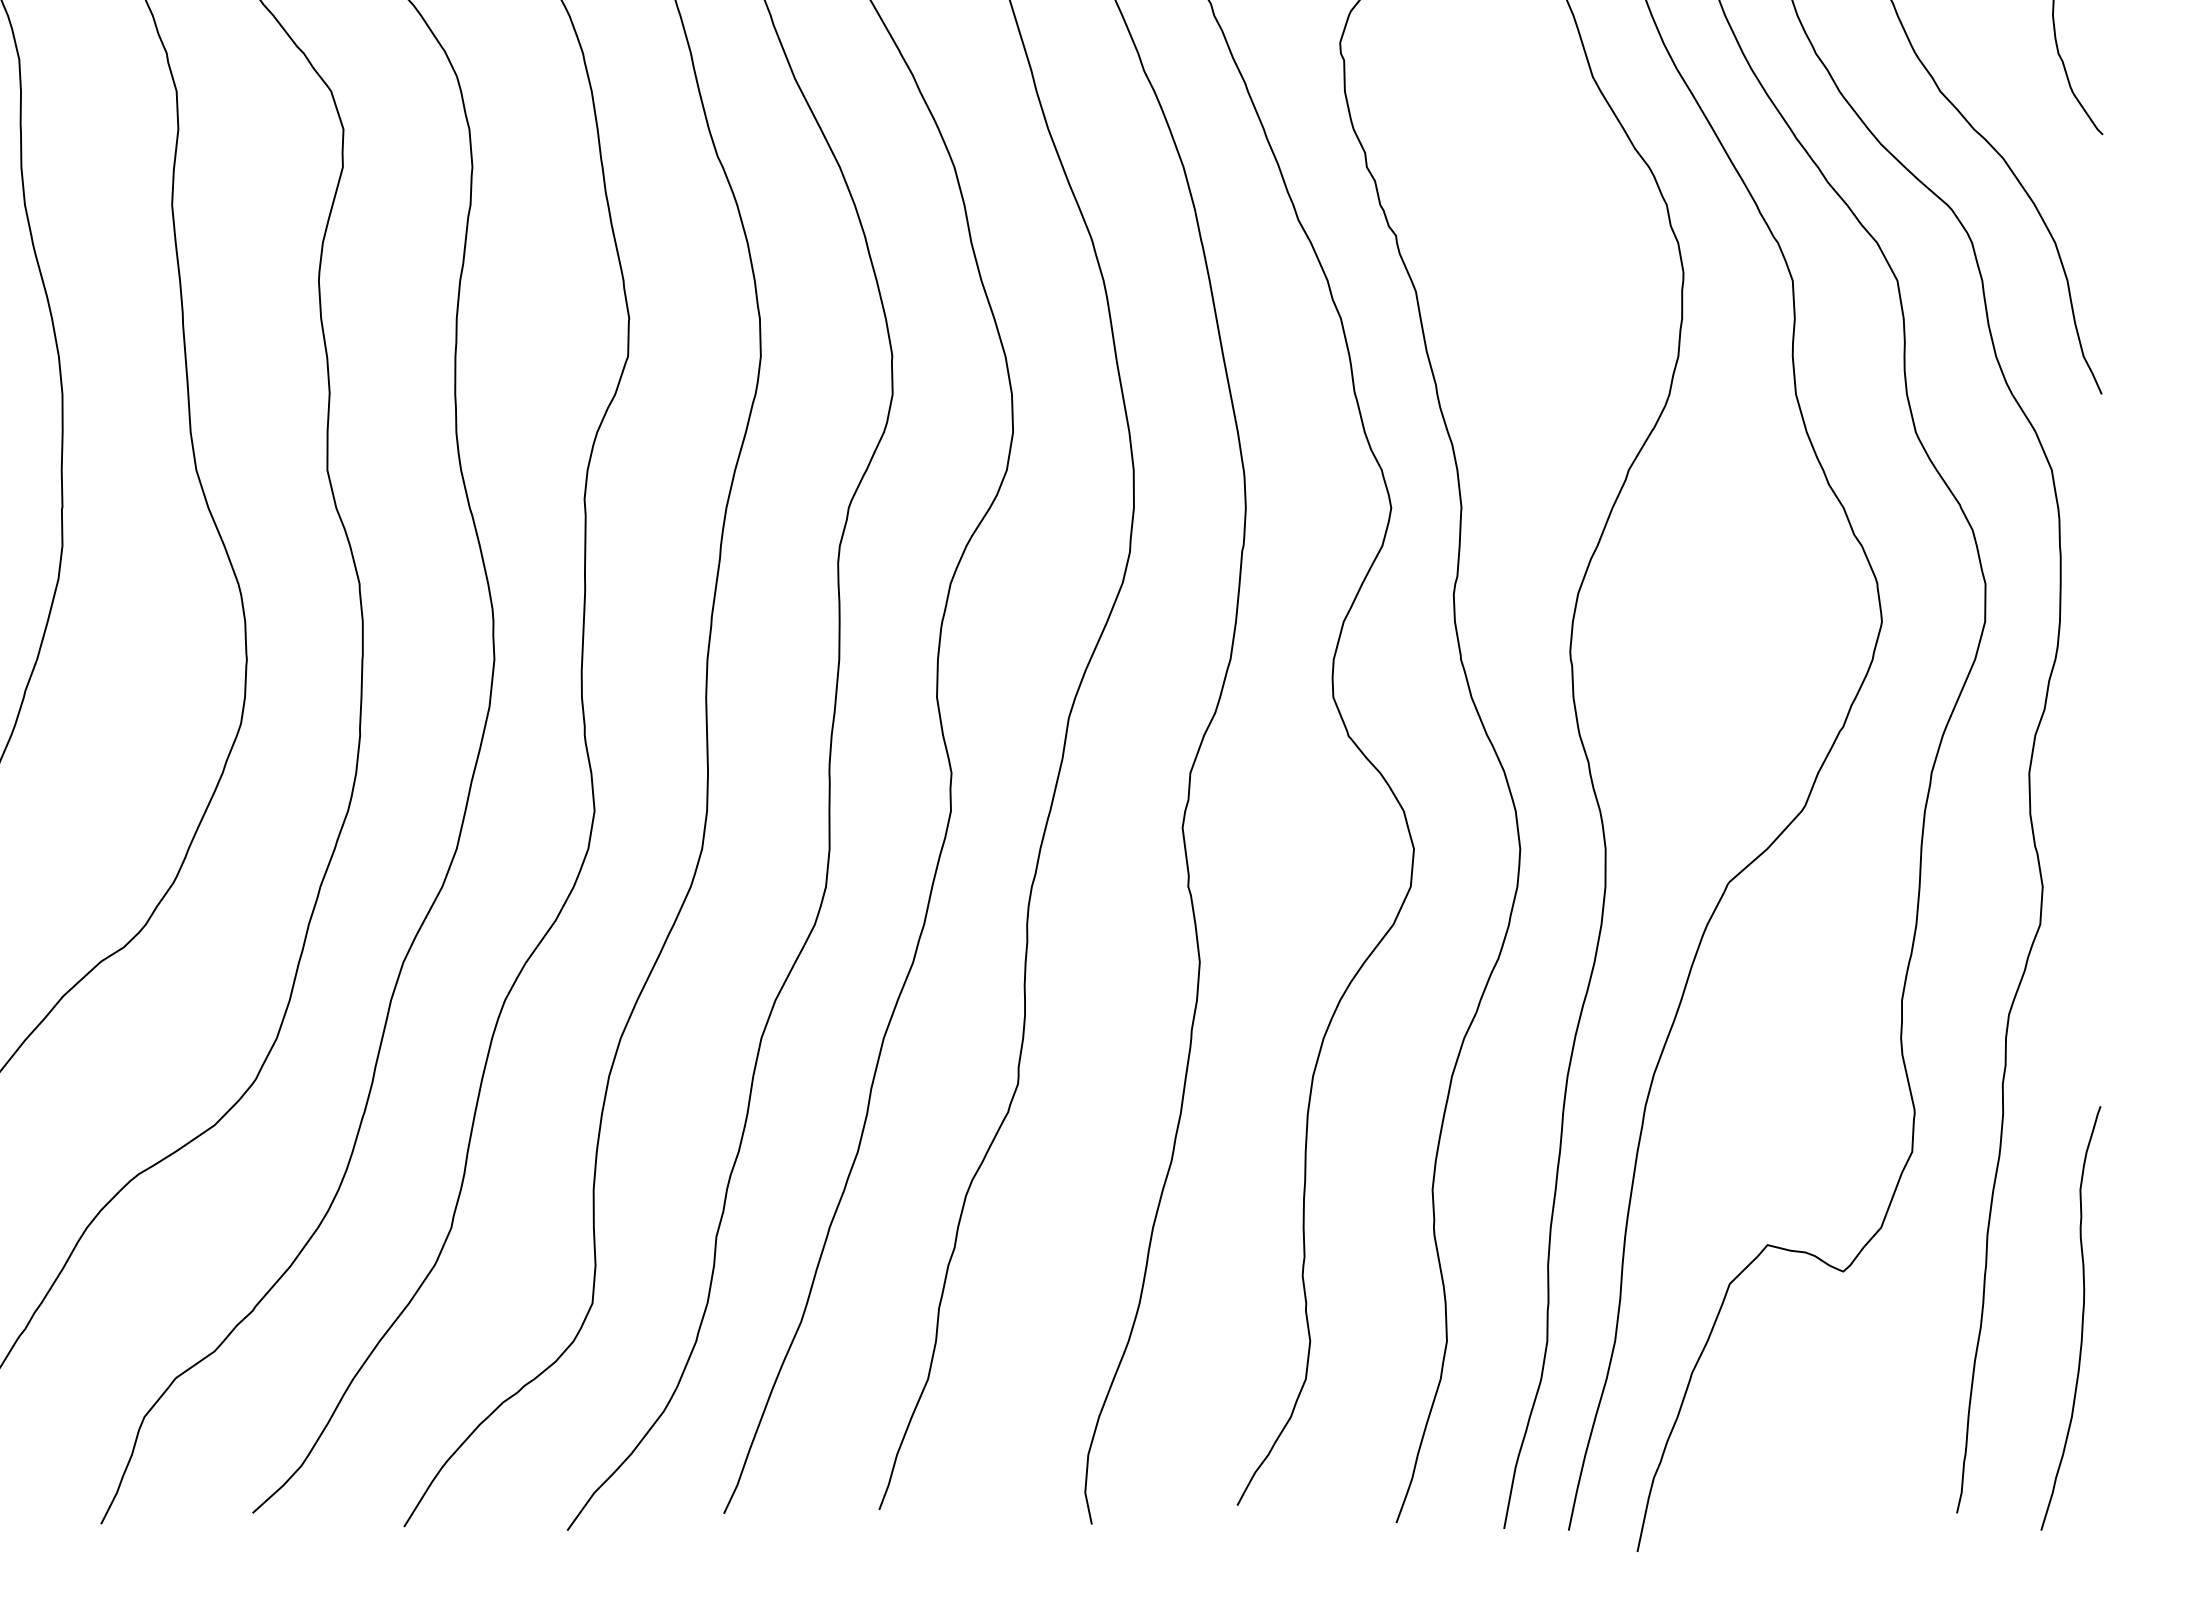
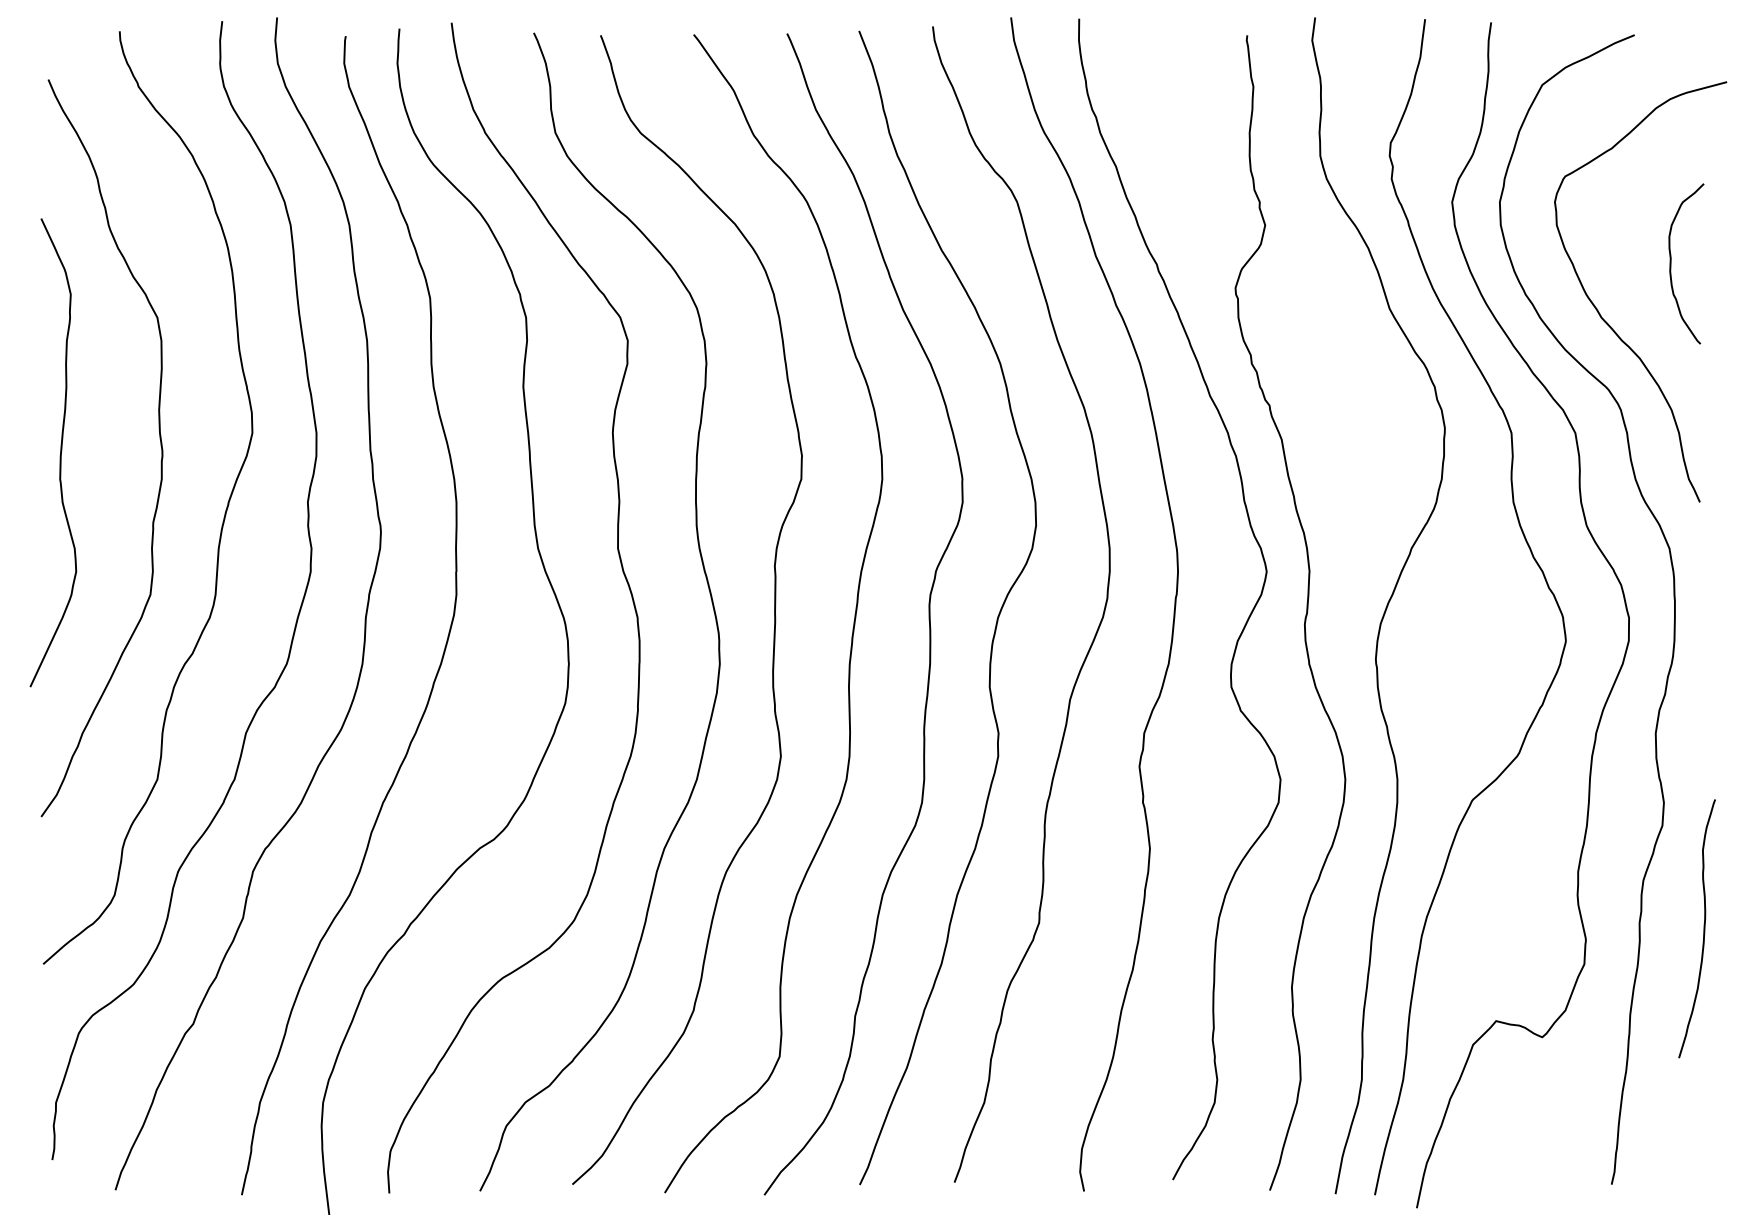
curve: (2081, 1317) -> (1703, 928), moved

